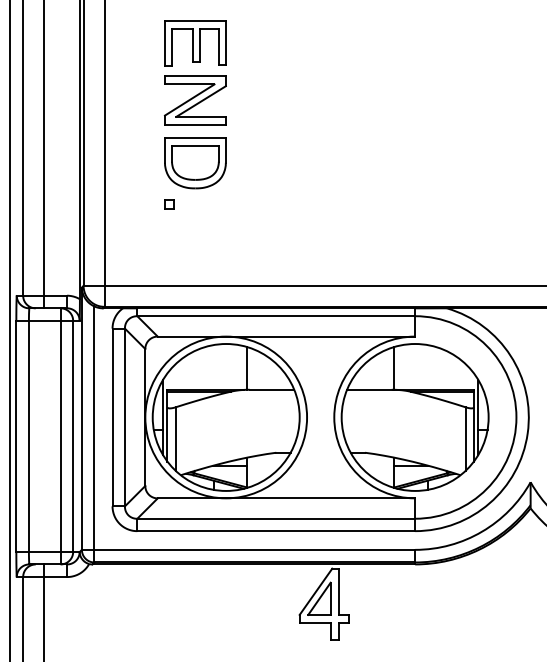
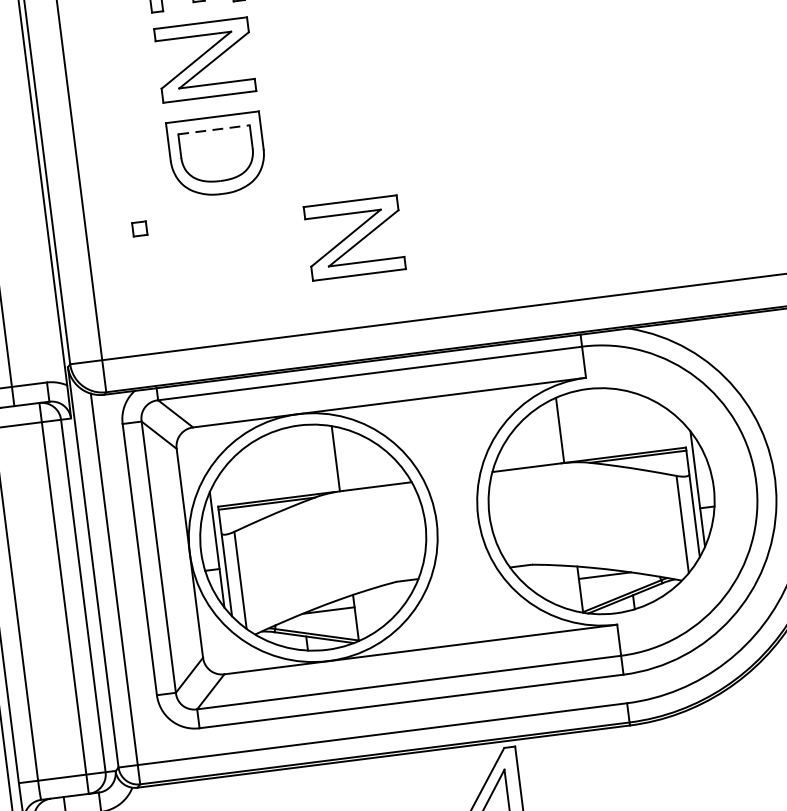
line: (195, 146) -> (214, 130), solid -> dashed
part: (169, 204) -> (139, 229), moved
part: (277, 227) -> (354, 237), added

